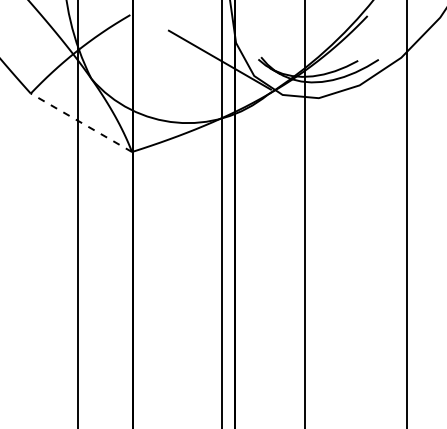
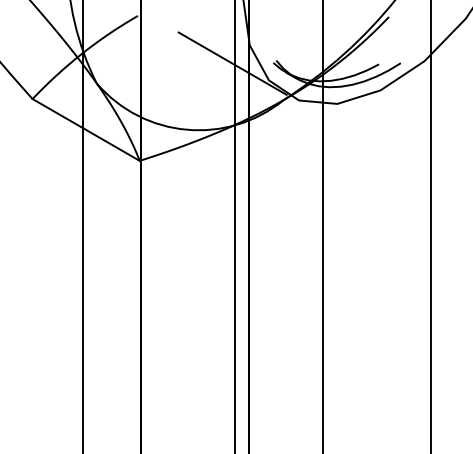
line: (81, 122) -> (86, 129), dashed -> solid

